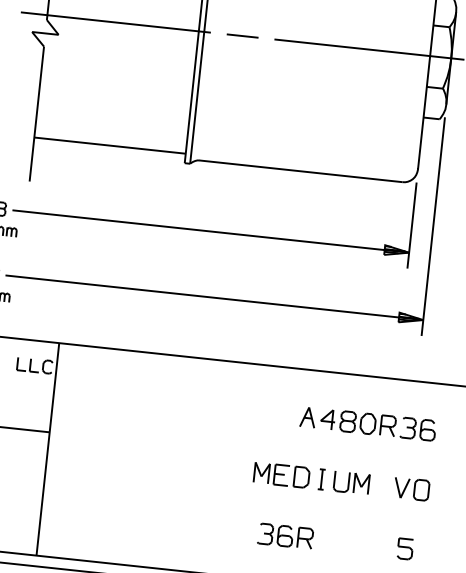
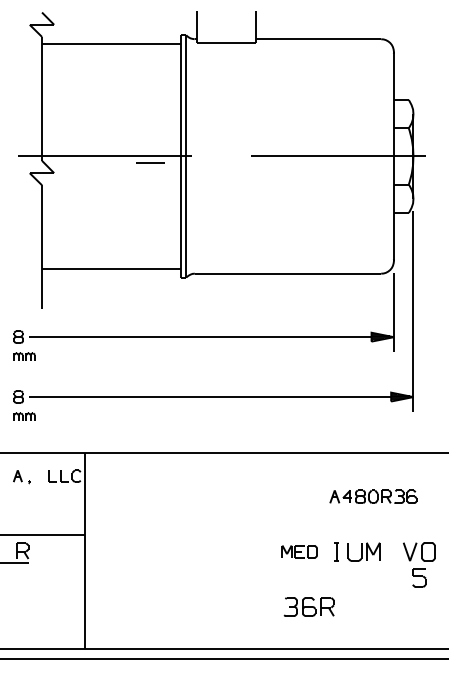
line: (242, 35) -> (150, 162), moved
part: (368, 423) -> (373, 496), size x0.7
part: (281, 474) -> (299, 551), size x0.7
part: (405, 548) -> (419, 577), moved

